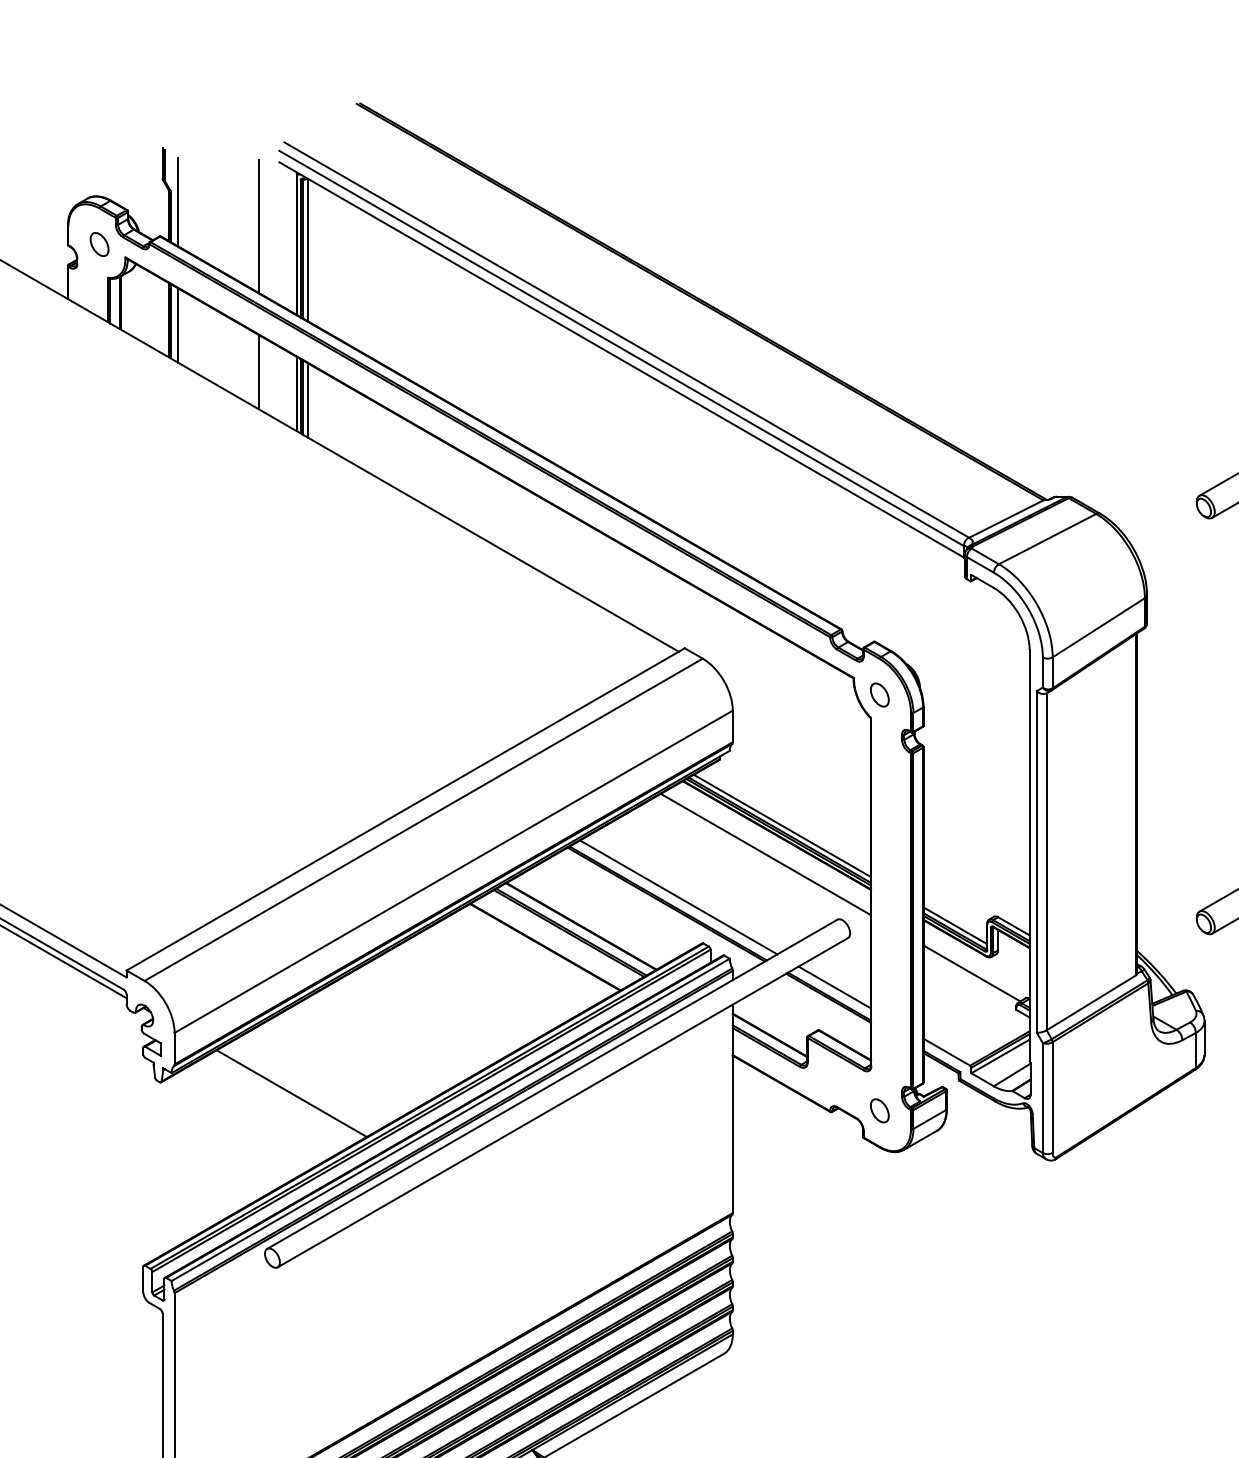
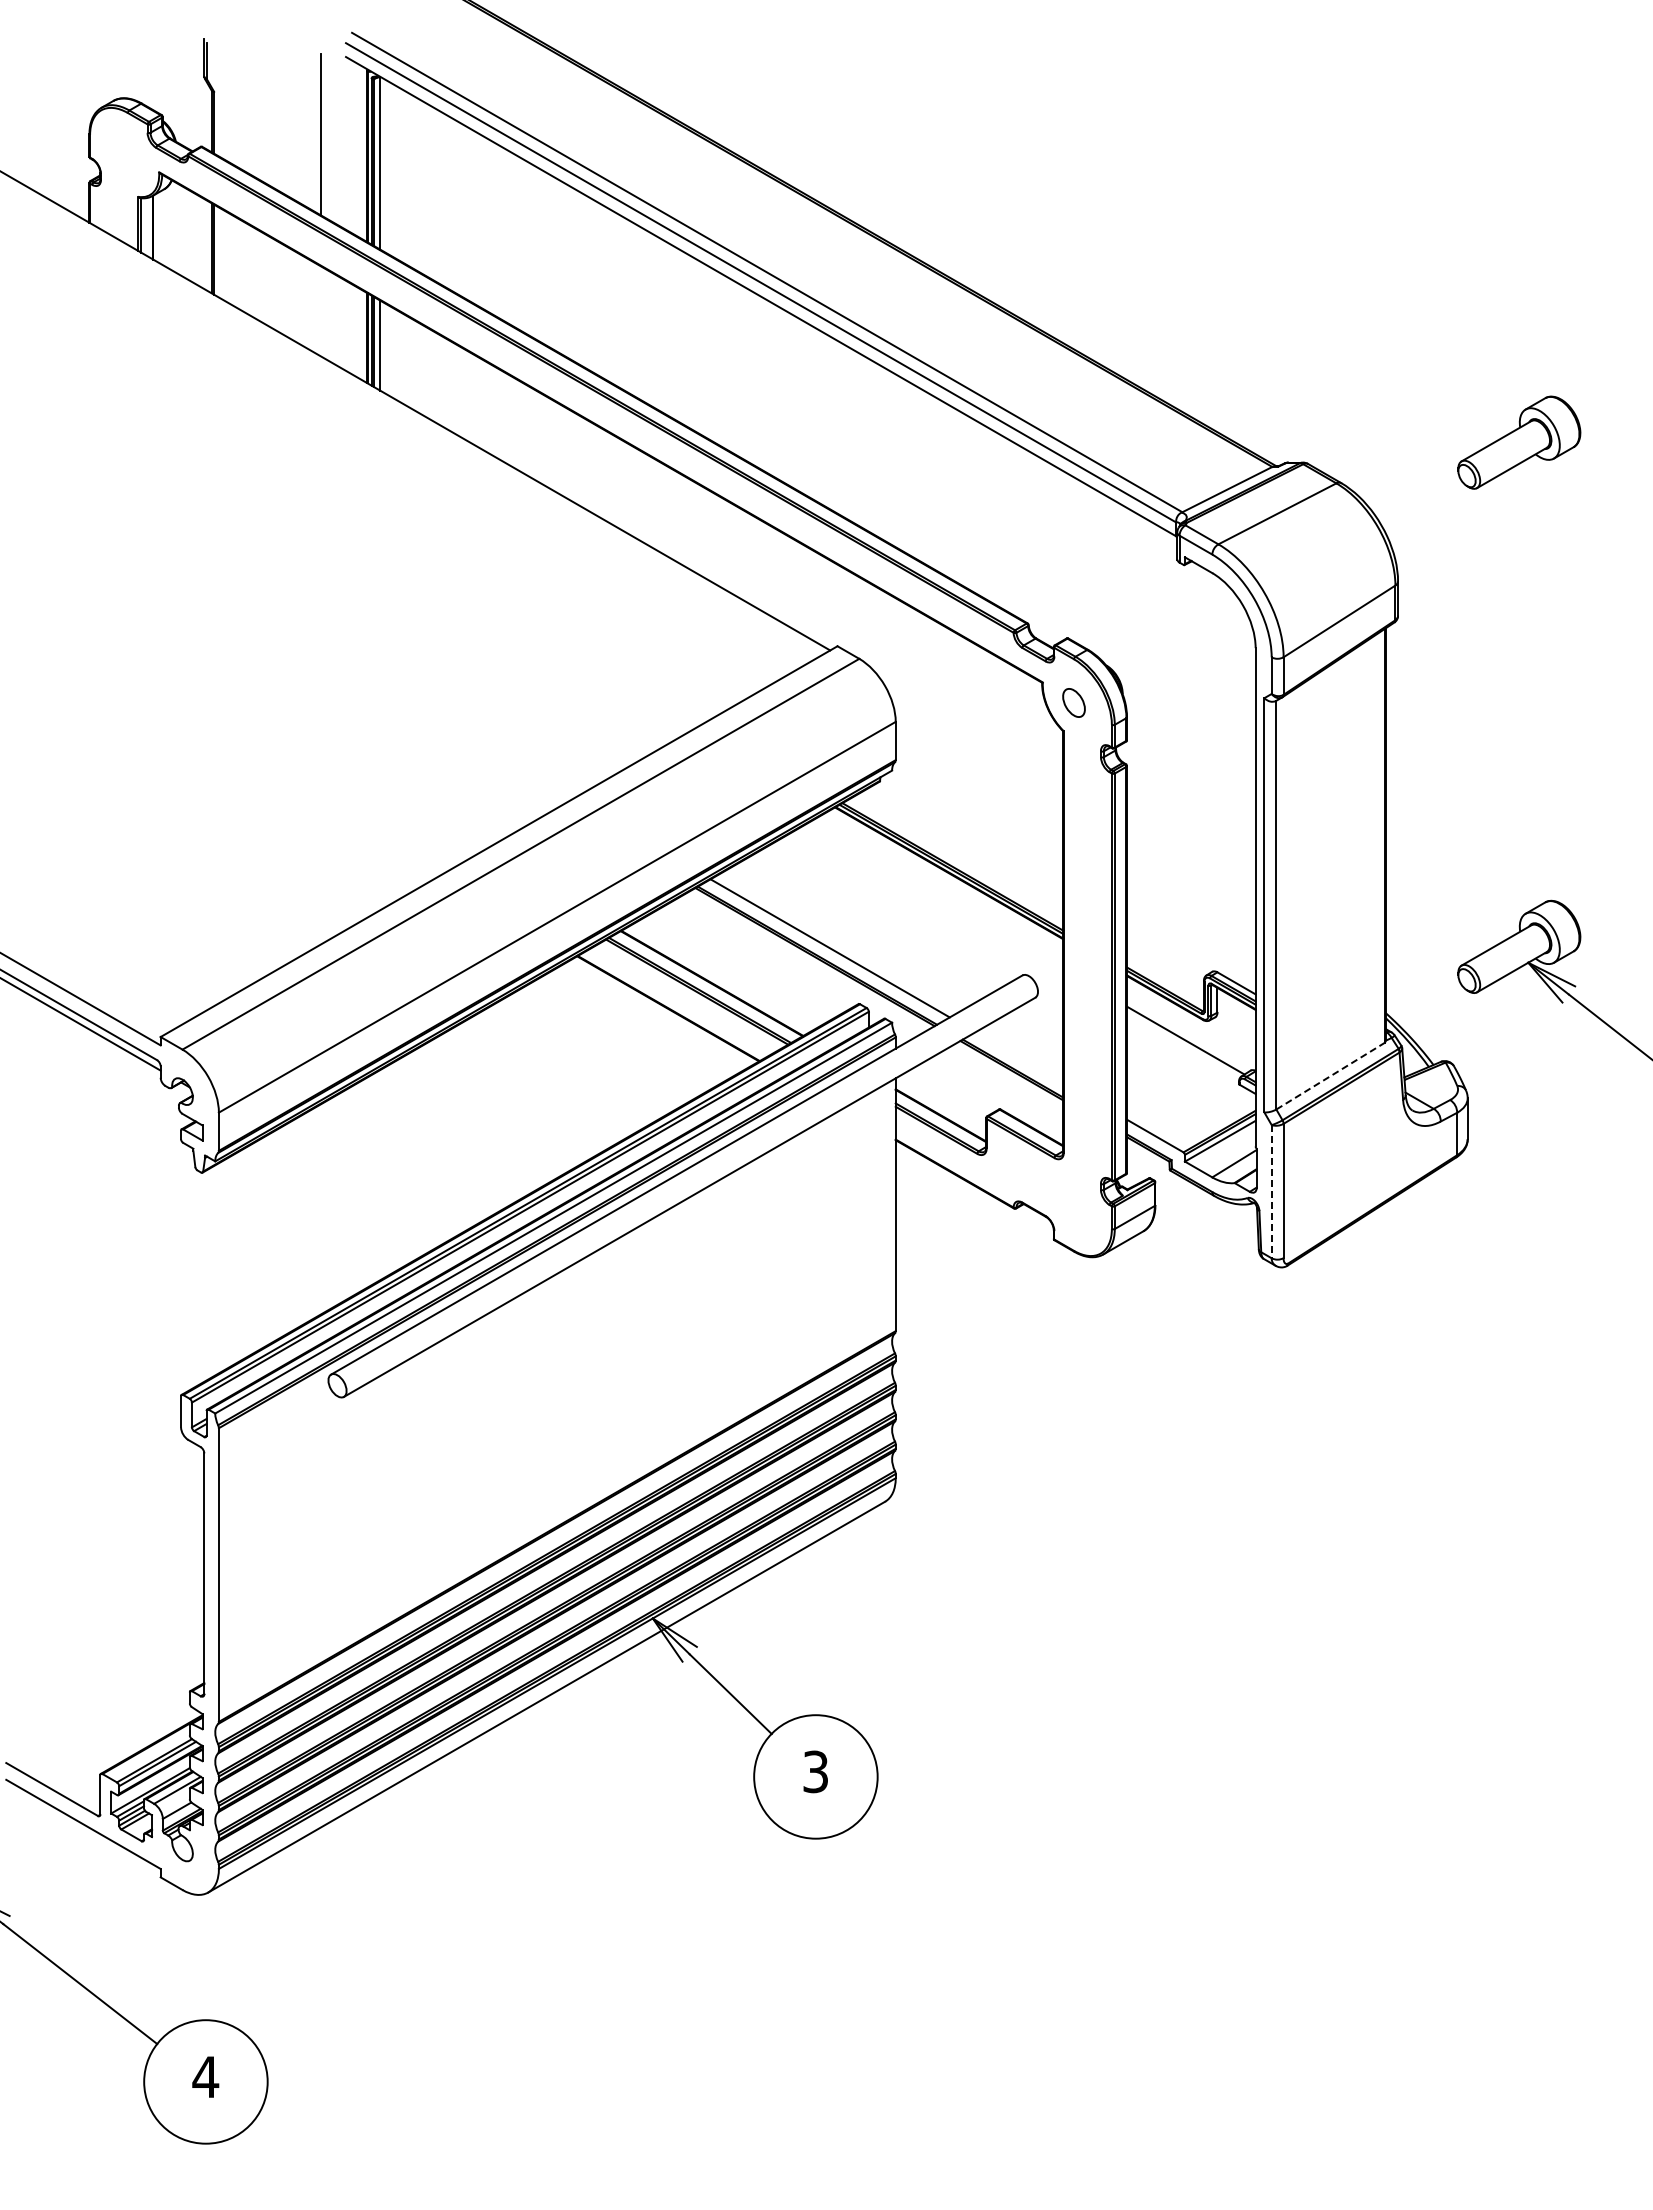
line: (177, 201) -> (222, 104), removed
part: (99, 244) -> (127, 156), removed
line: (177, 325) -> (222, 254), removed
line: (258, 372) -> (320, 311), removed
line: (782, 825) -> (955, 861), removed
line: (765, 853) -> (935, 895), removed
line: (955, 925) -> (1165, 982), removed
line: (834, 987) -> (1019, 1057), removed
line: (1091, 1003) -> (1330, 1076), solid -> dashed
line: (291, 1092) -> (360, 1185), removed
line: (1042, 1097) -> (1271, 1191), solid -> dashed
part: (879, 1111) -> (1073, 1207), removed

